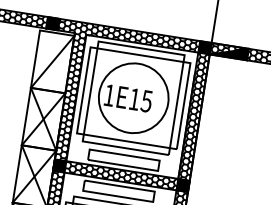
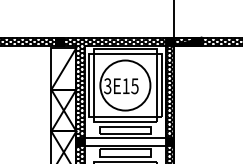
text: (108, 95) -> (107, 86), 1E15 -> 3E15
hatch: (121, 175) -> (125, 141), removed

